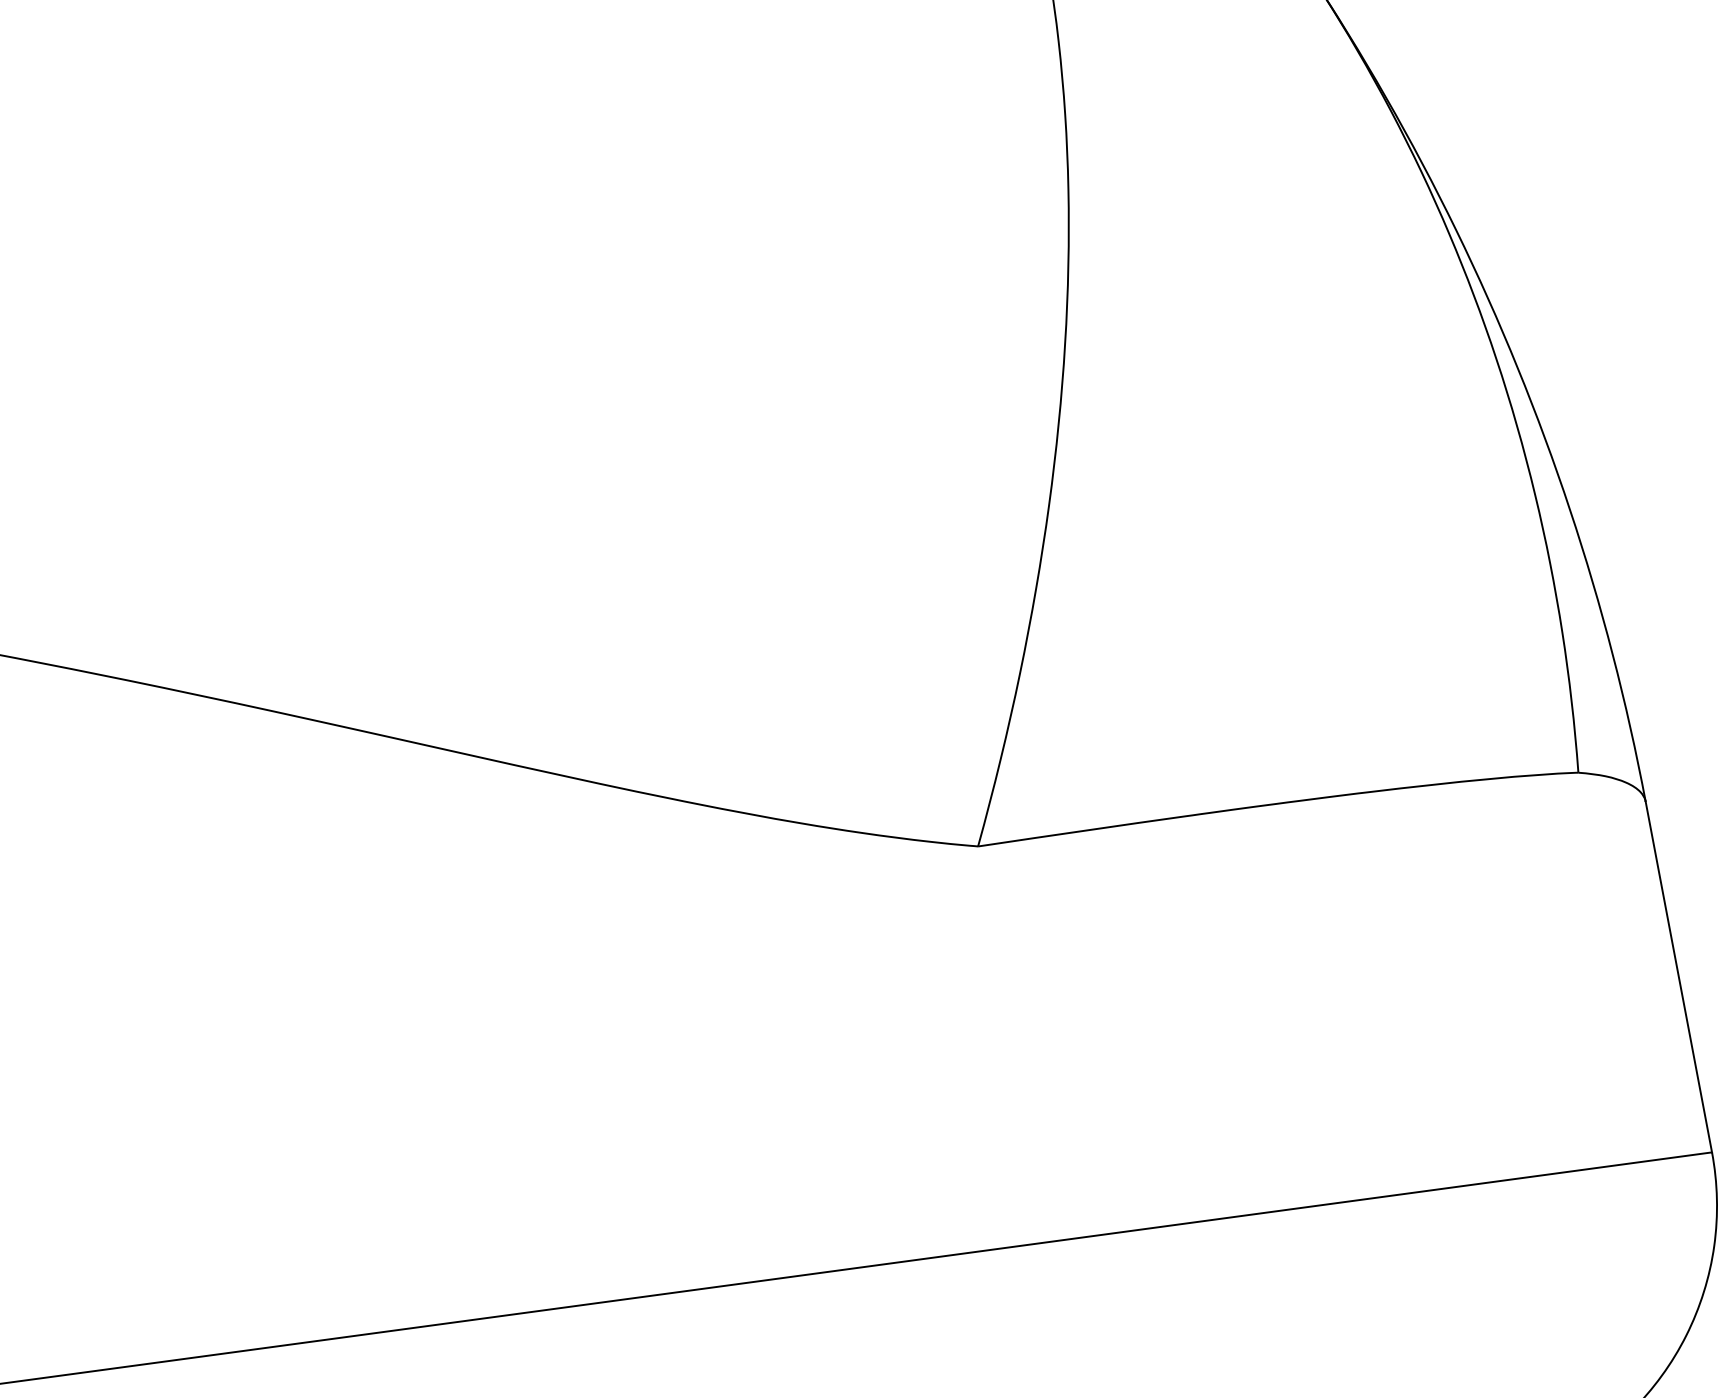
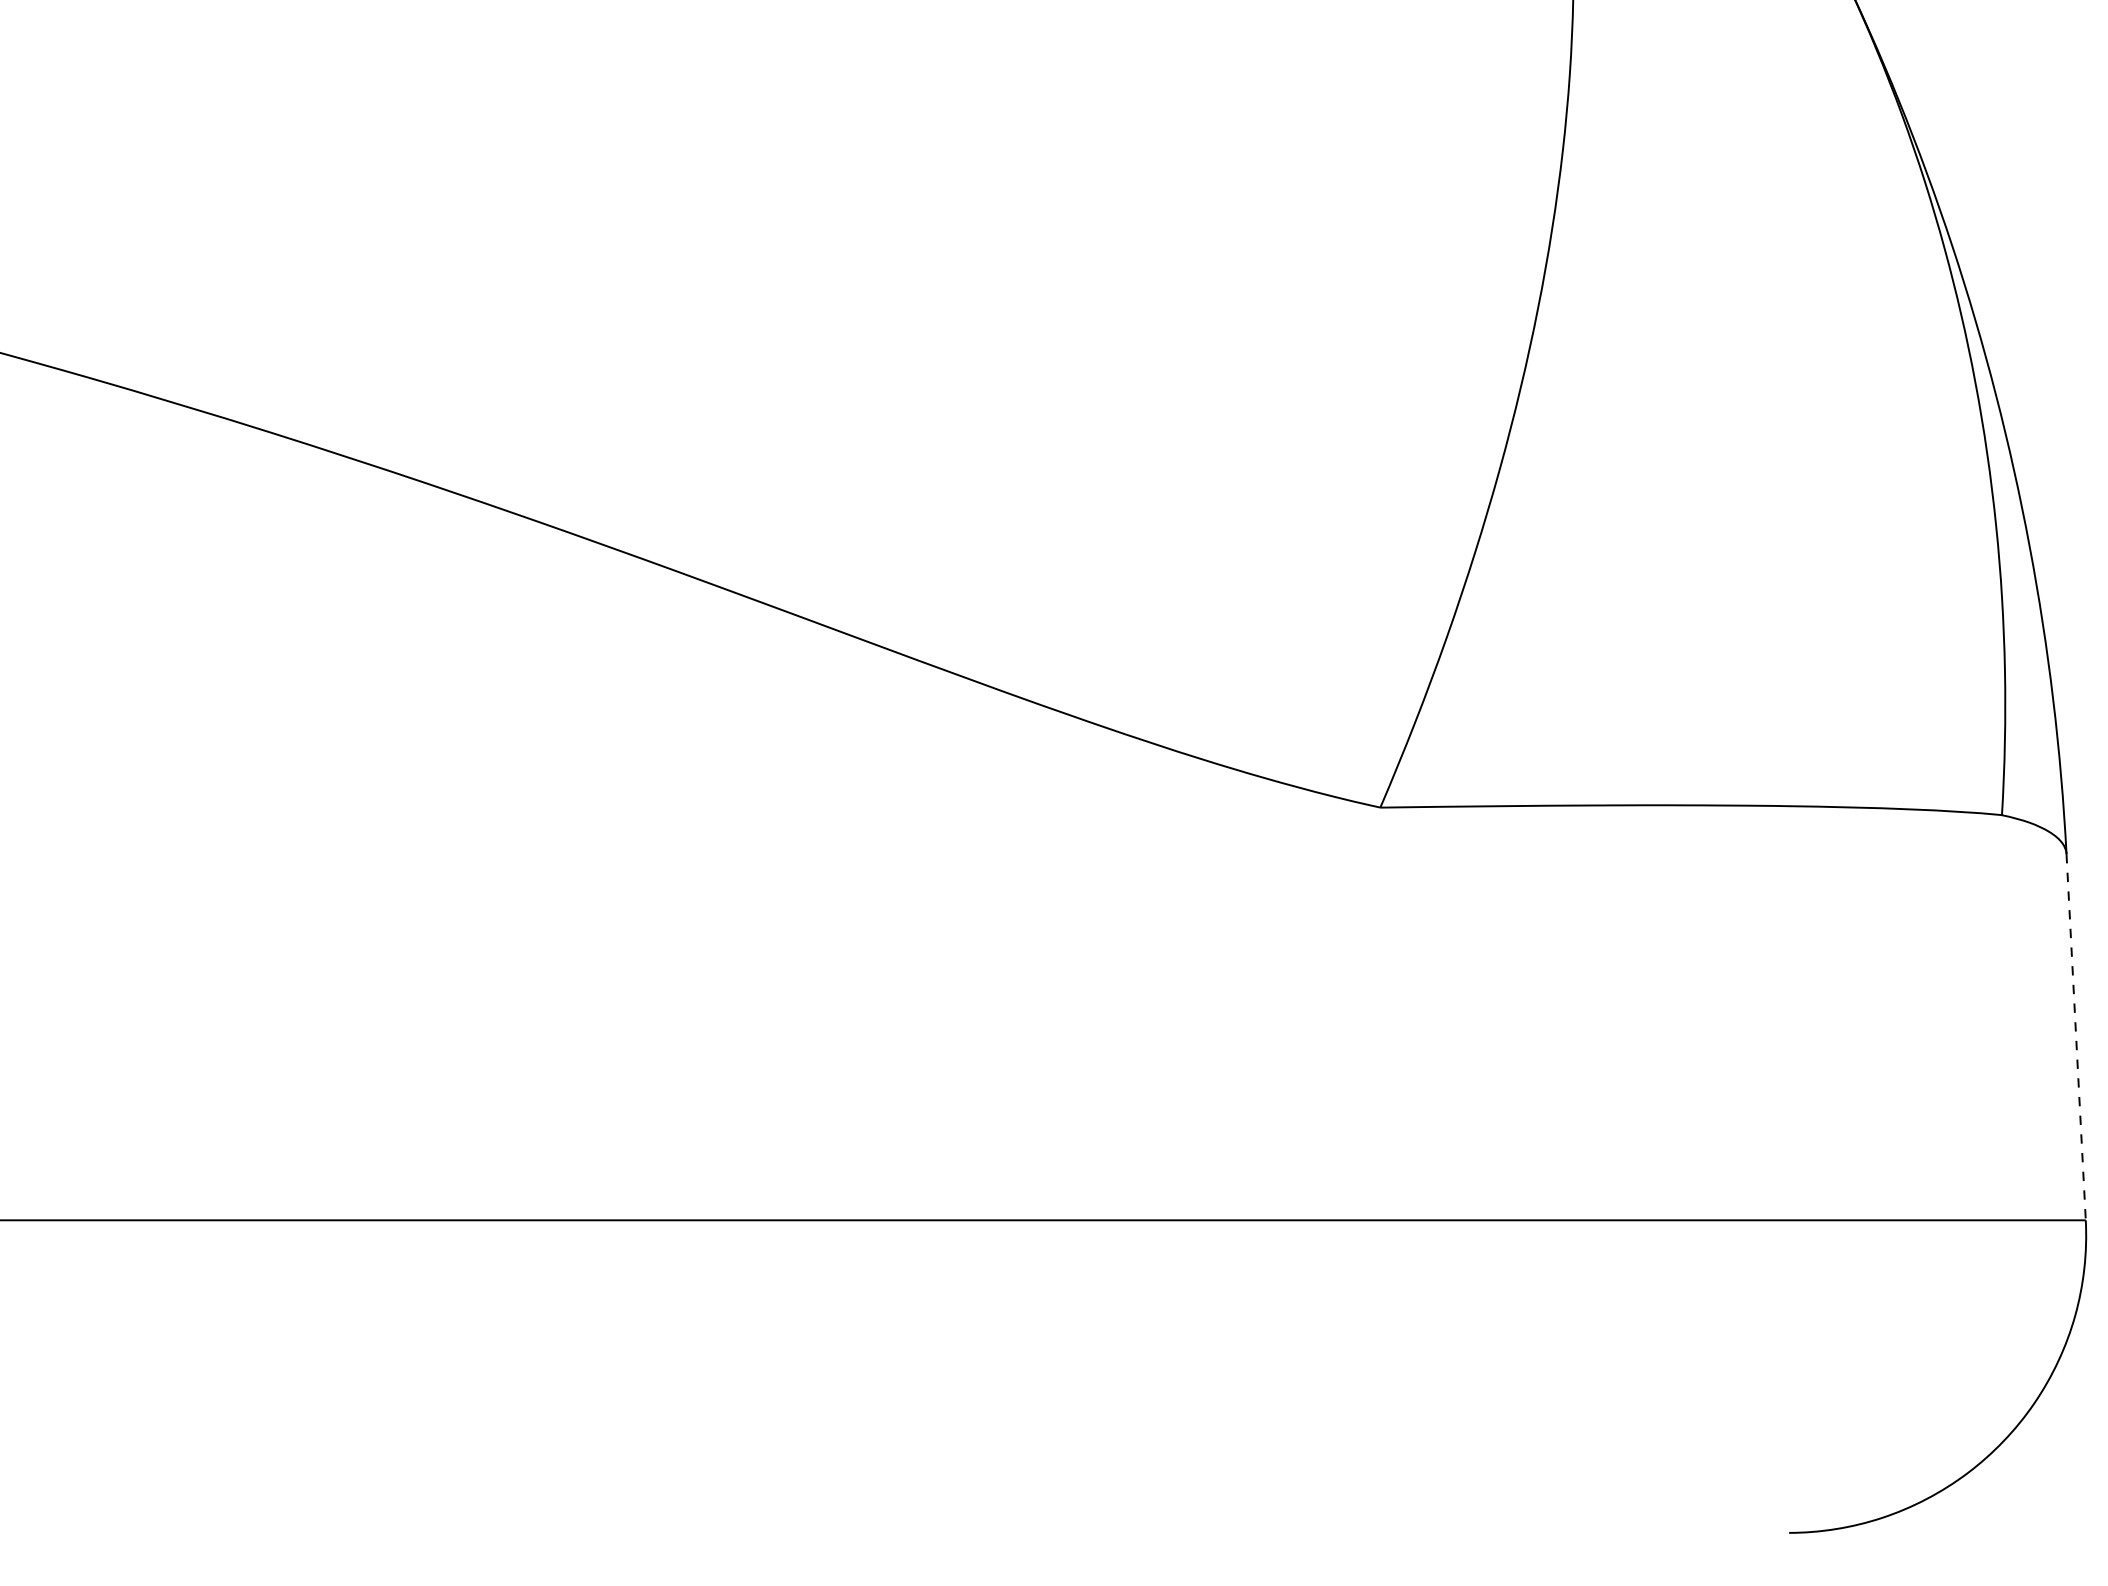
line: (1679, 977) -> (2076, 1037), solid -> dashed

